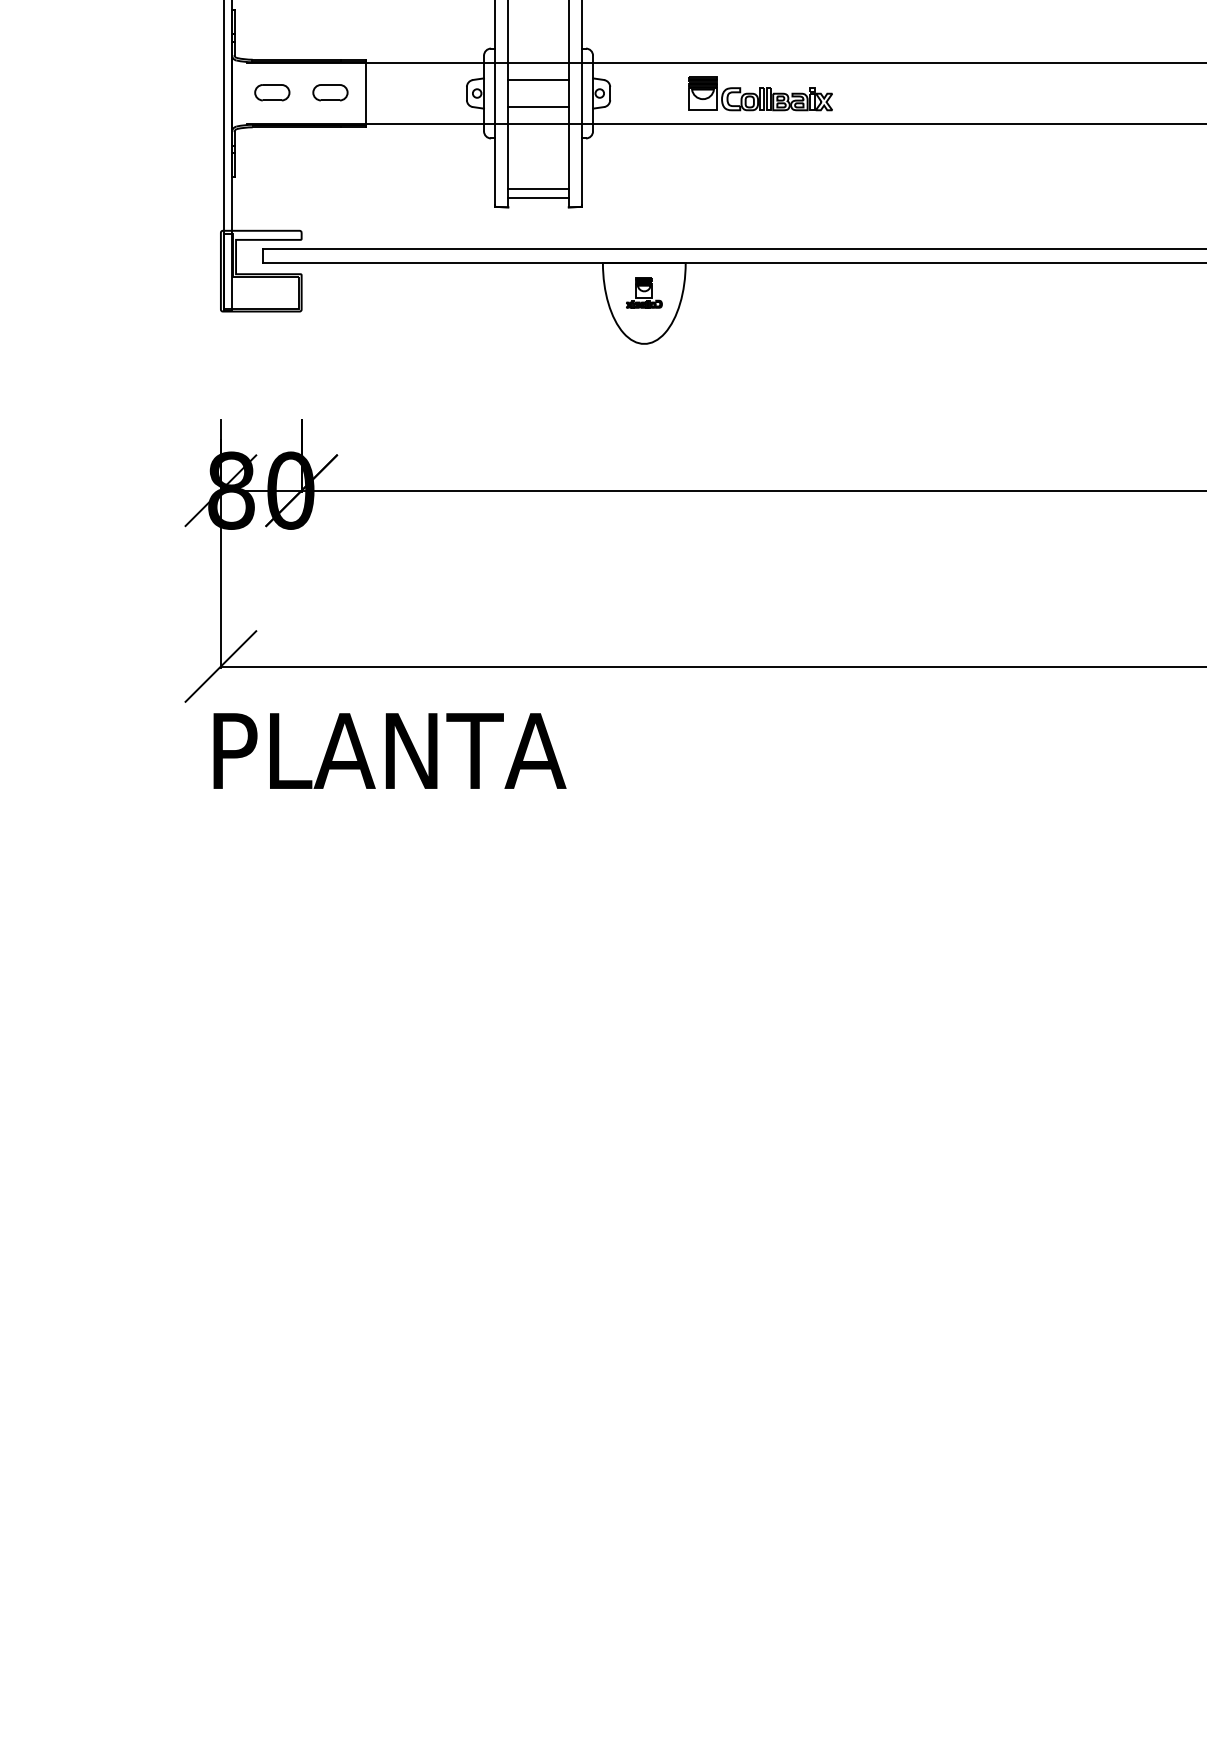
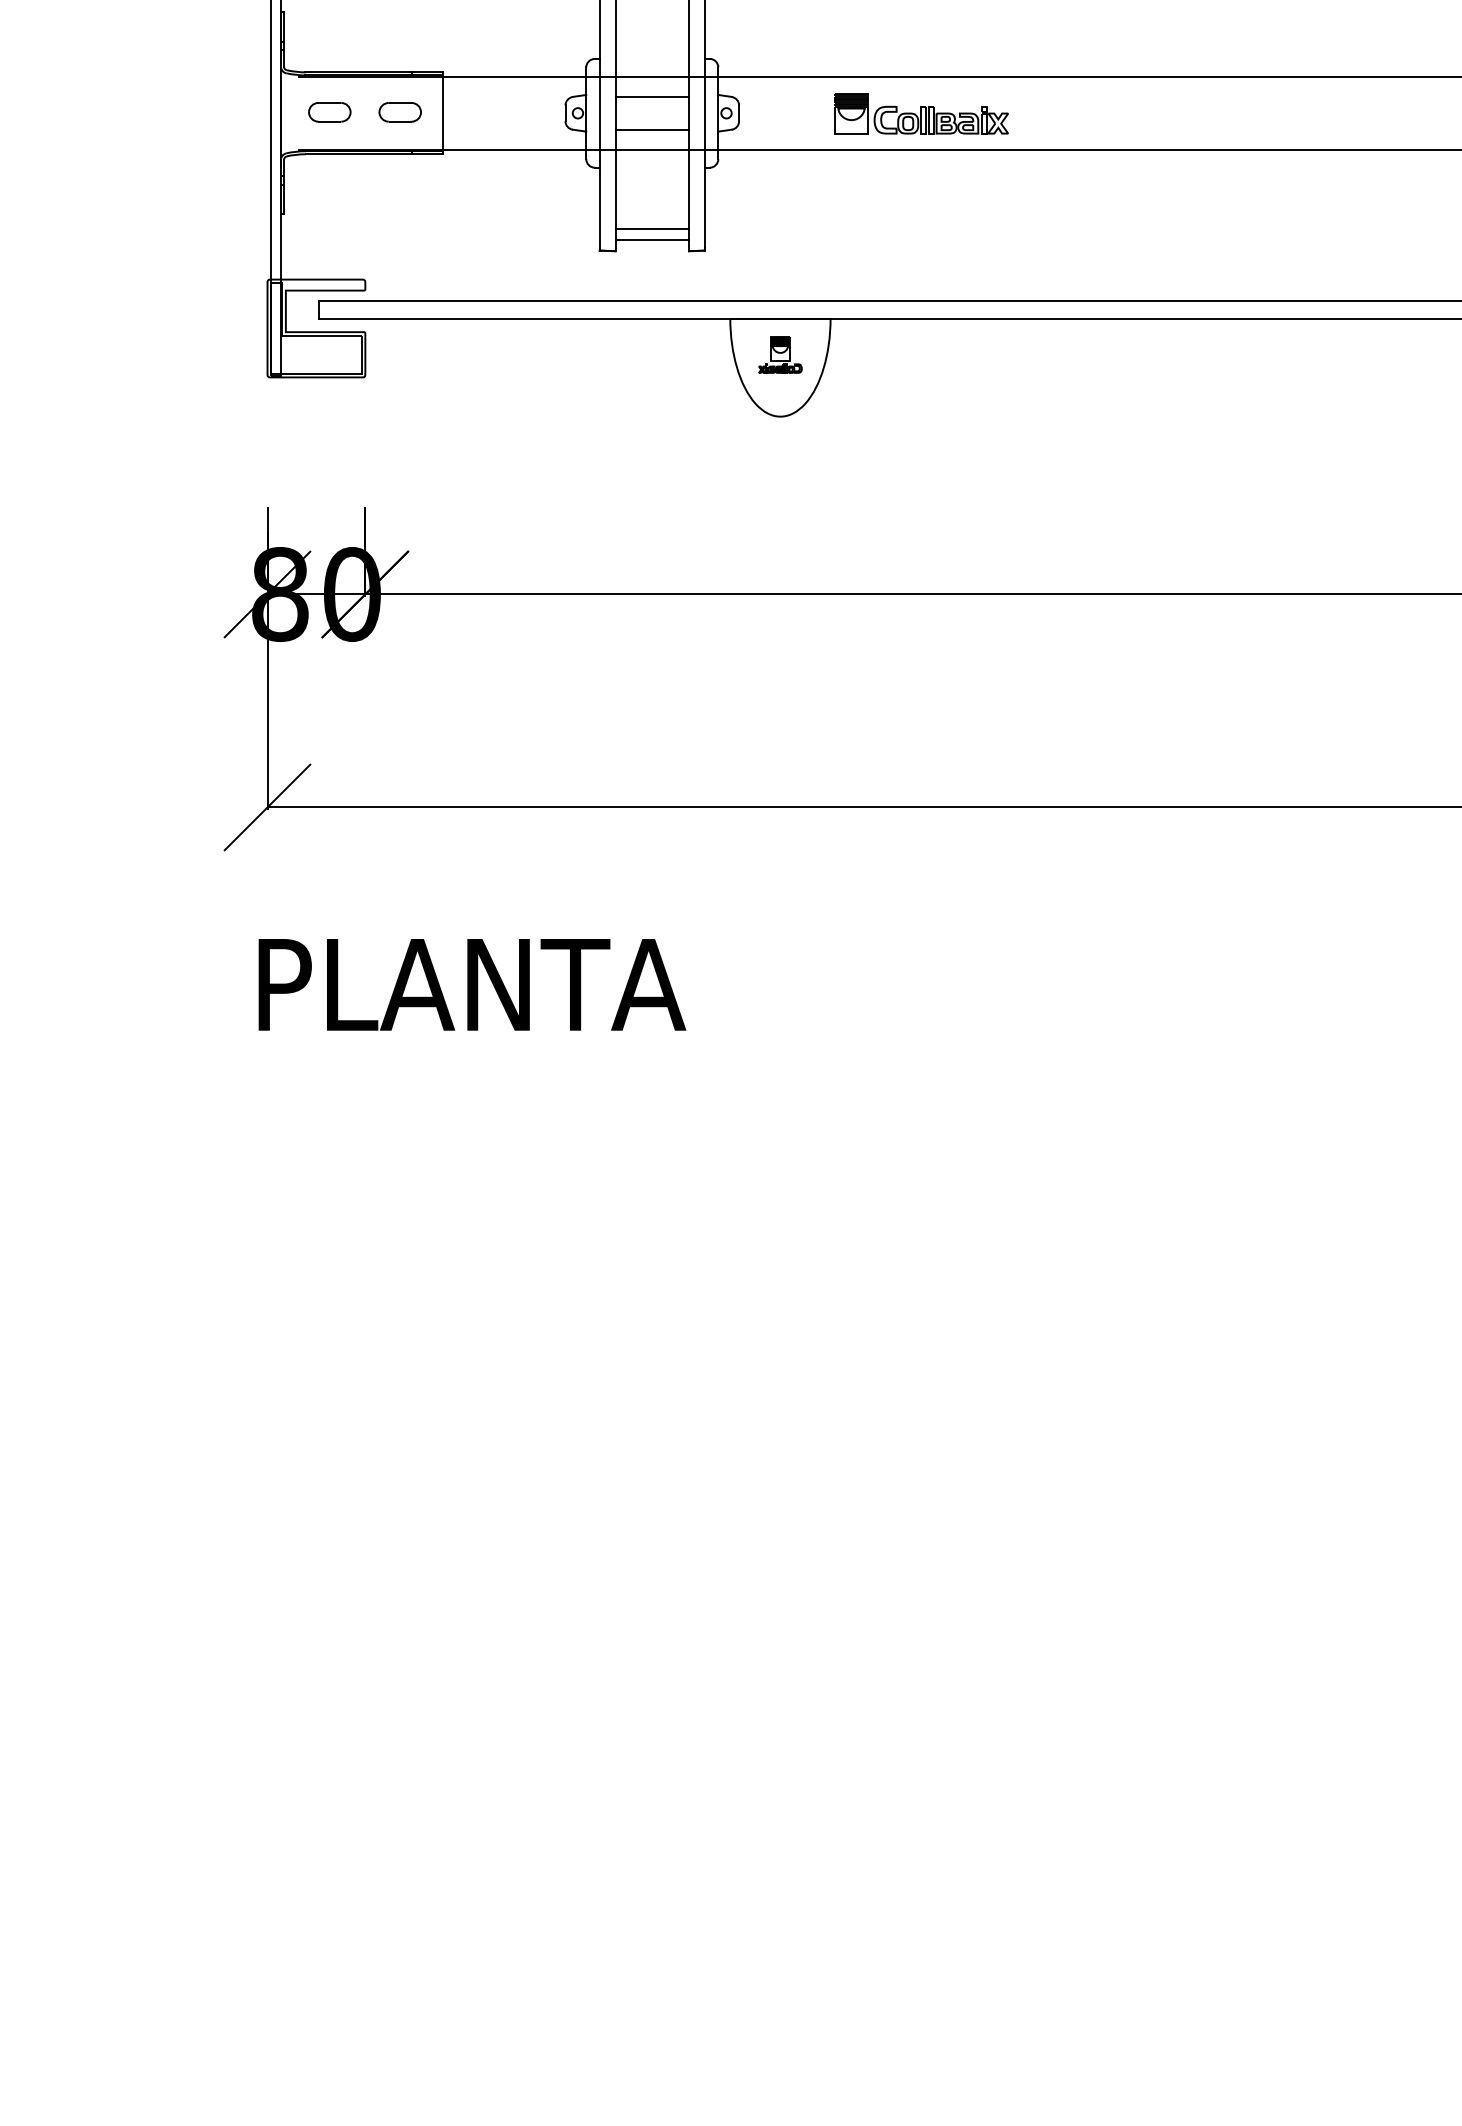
text: (390, 750) -> (472, 984), moved

